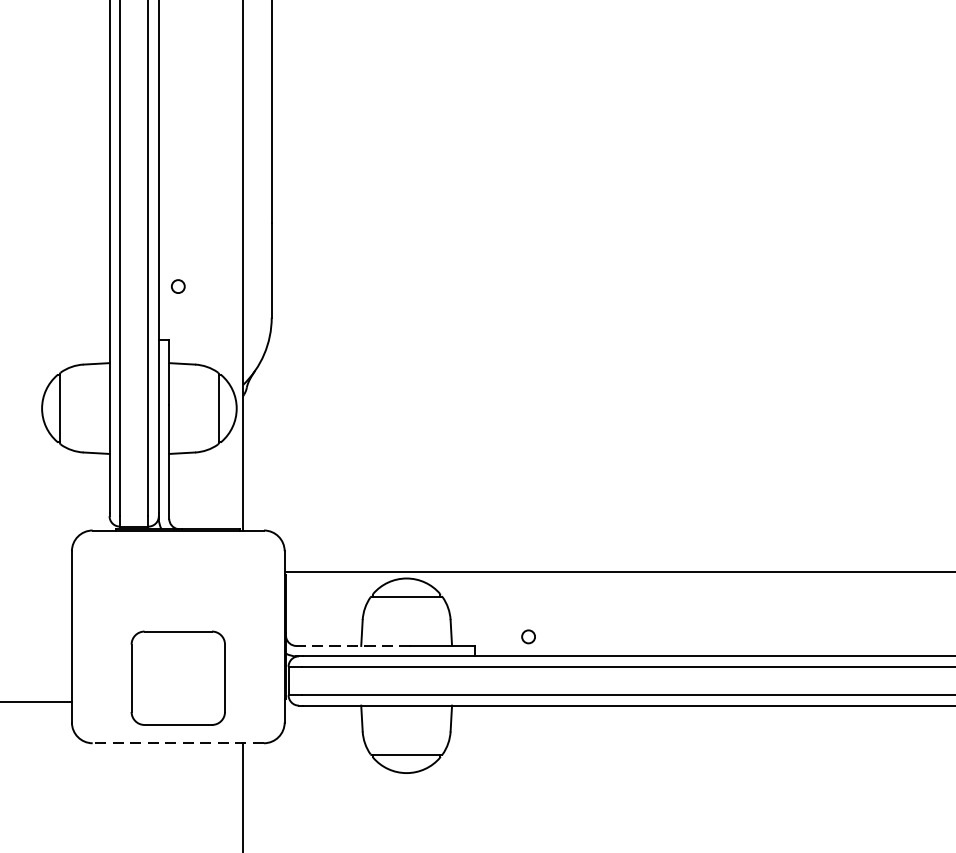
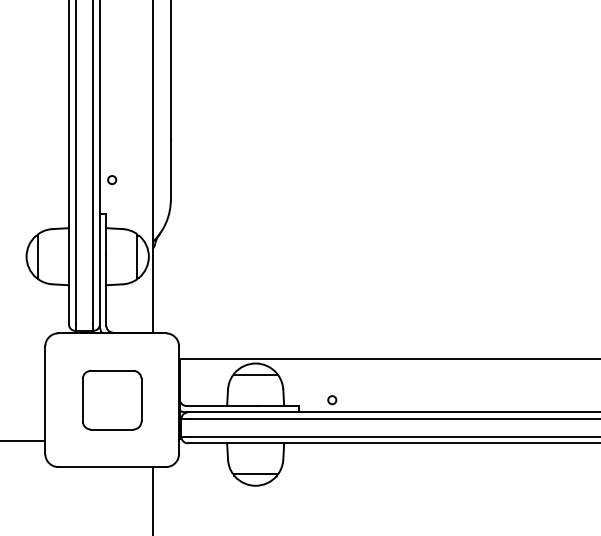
line: (353, 645) -> (222, 405), dashed -> solid
part: (178, 678) -> (112, 400), moved
line: (178, 743) -> (112, 467), dashed -> solid

